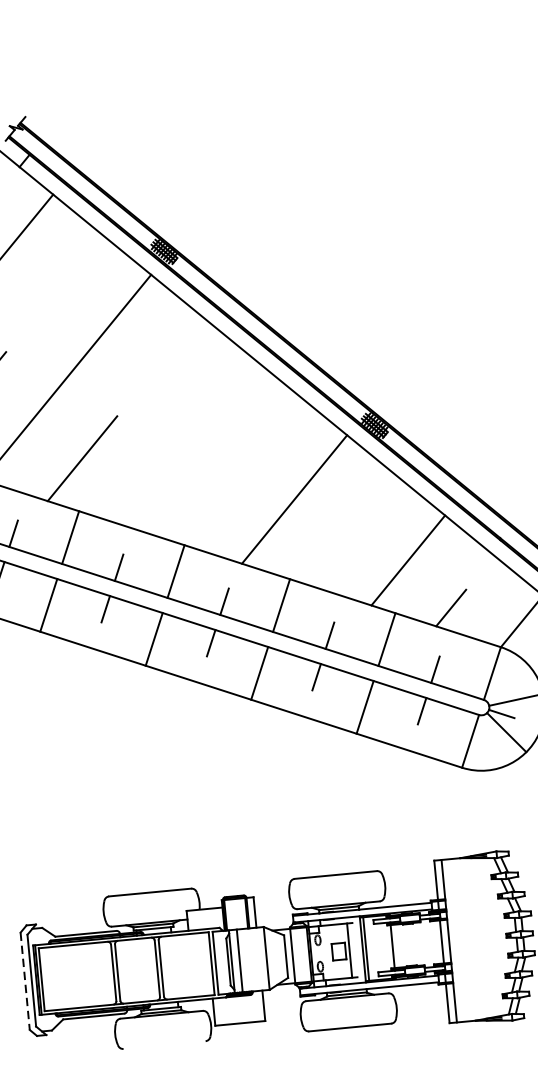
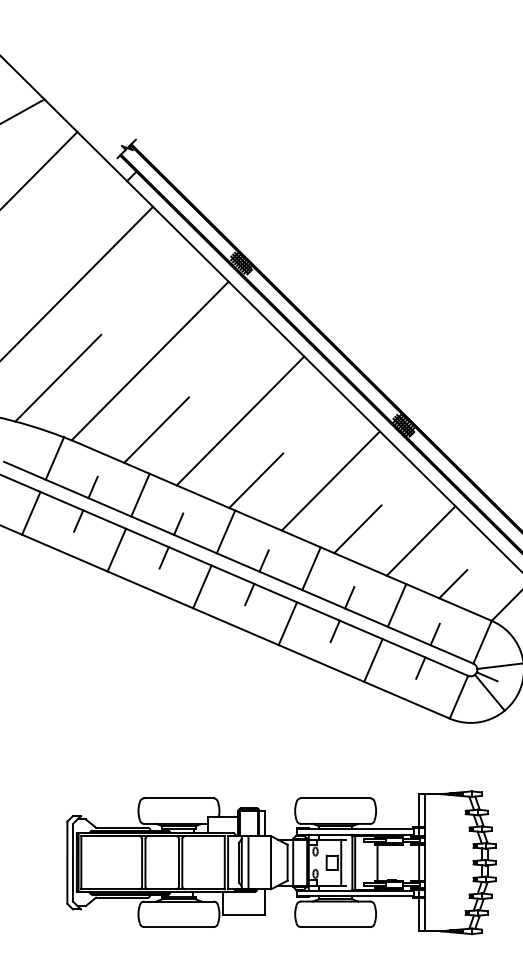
line: (180, 437) -> (240, 420), added
line: (206, 507) -> (256, 480), added
line: (331, 553) -> (357, 529), added
line: (25, 982) -> (67, 863), dashed -> solid
line: (164, 1045) -> (178, 927), added

